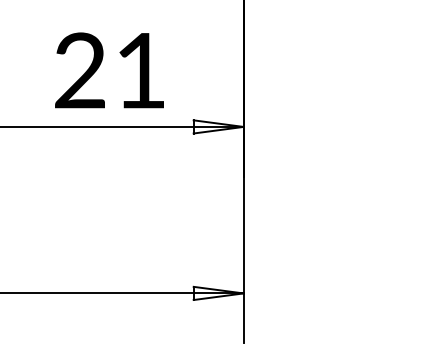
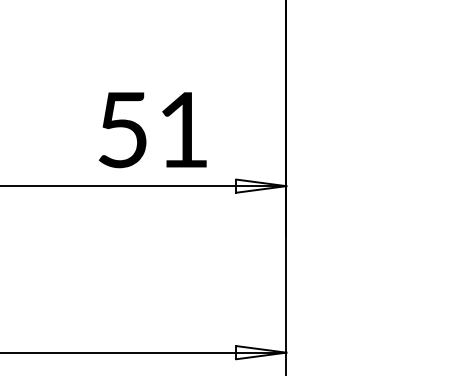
text: (79, 70) -> (122, 129), 21 -> 51

